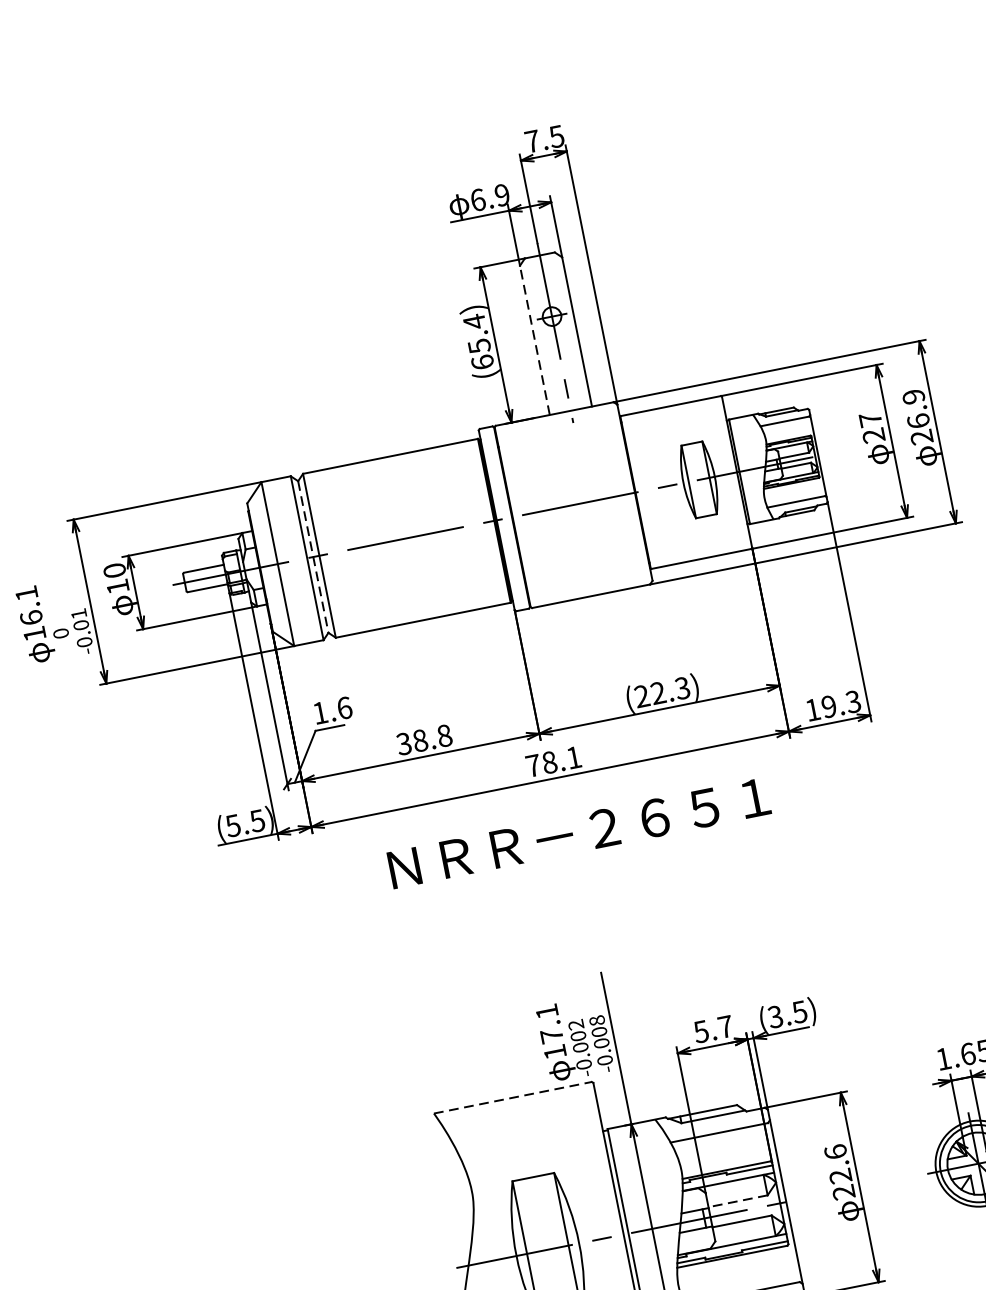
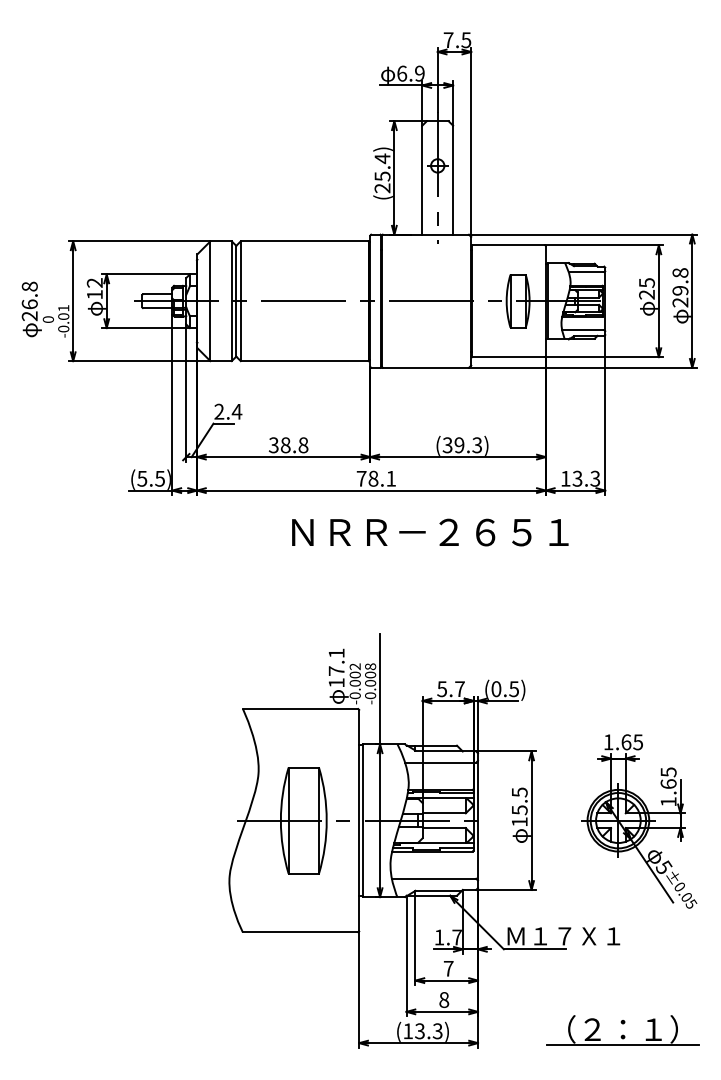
line: (534, 339) -> (422, 179), dashed -> solid
text: (482, 362) -> (382, 188), (65.4) -> (25.4)
text: (916, 408) -> (680, 281), 26.9 -> 29.8
text: (869, 419) -> (646, 282), 27 -> 25
line: (313, 557) -> (236, 301), dashed -> solid
text: (114, 570) -> (94, 282), 10 -> 12
text: (30, 613) -> (29, 301), 16.1 -> 26.8
text: (650, 695) -> (453, 445), (22.3) -> (39.3)
text: (828, 706) -> (577, 478), 19.3 -> 13.3
text: (332, 710) -> (228, 411), 1.6 -> 2.4
text: (579, 833) -> (430, 532), moved
text: (775, 1017) -> (496, 689), (3.5) -> (0.5)
line: (512, 1098) -> (300, 709), dashed -> solid
text: (839, 1171) -> (519, 806), 22.6 -> 15.5
line: (738, 1201) -> (444, 813), dashed -> solid

